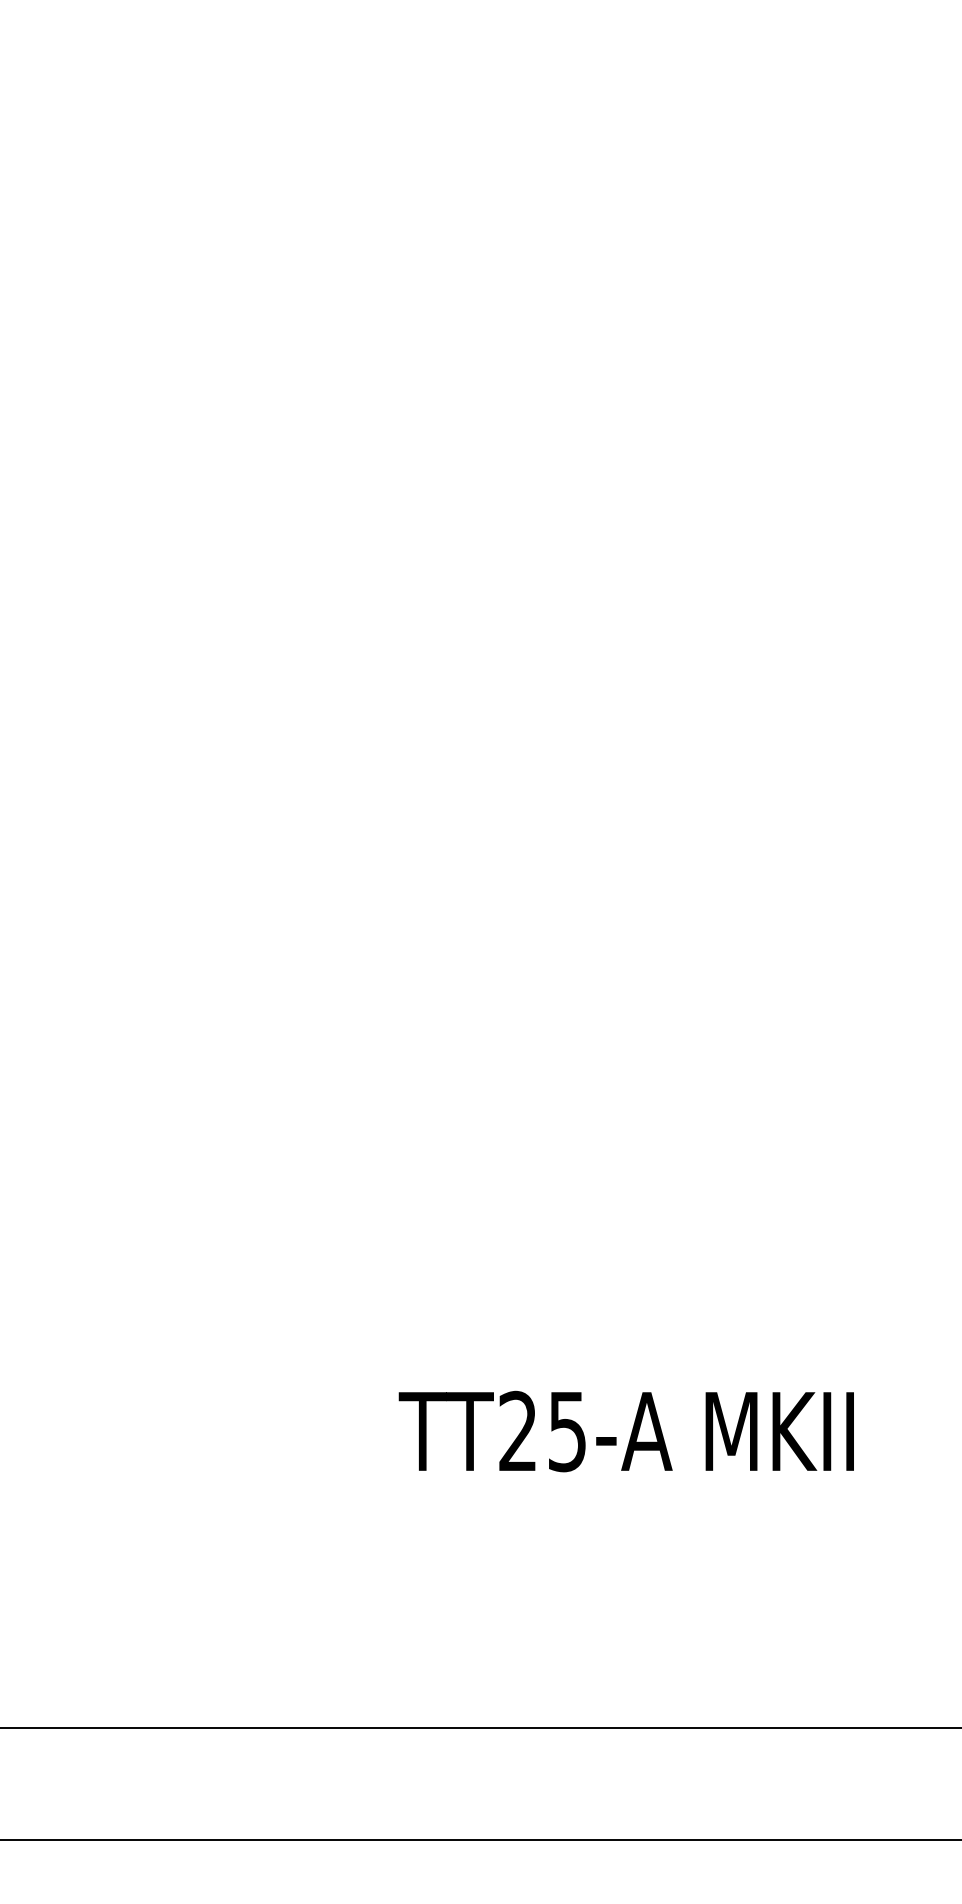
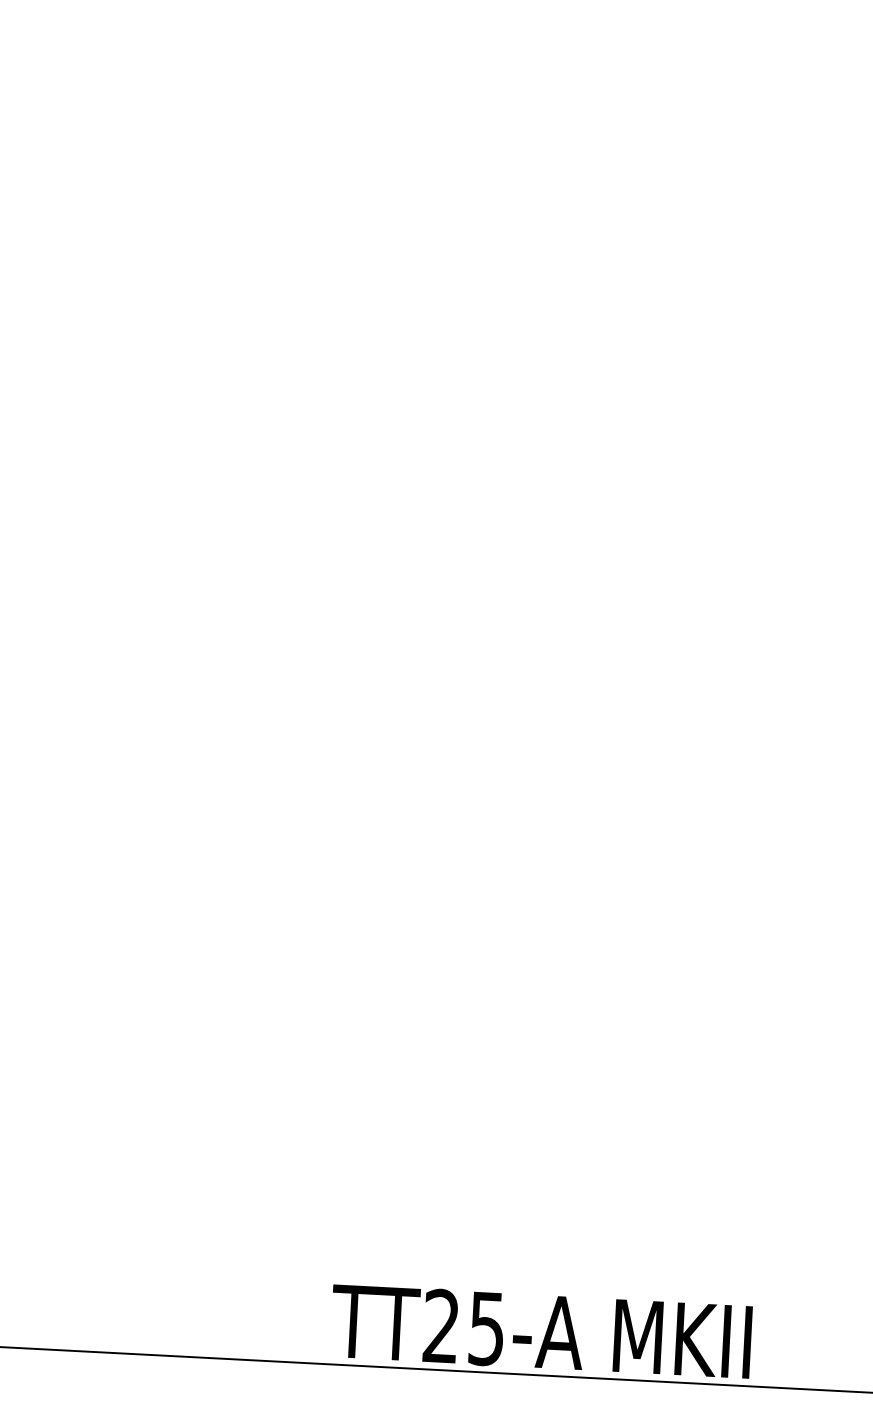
text: (625, 1431) -> (540, 1331), moved

